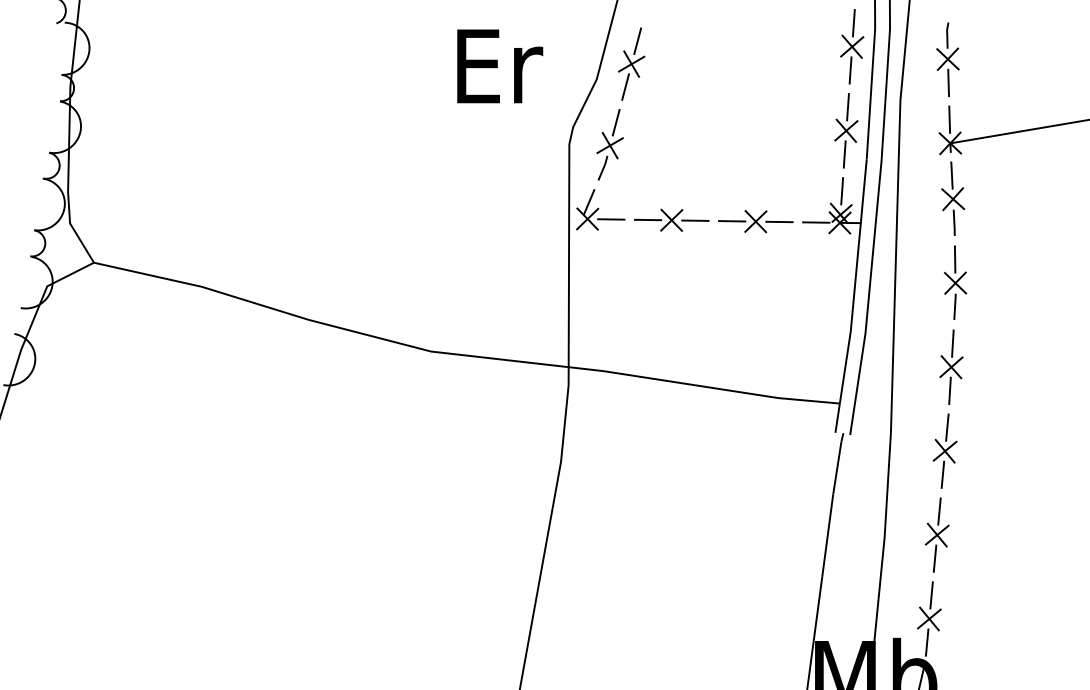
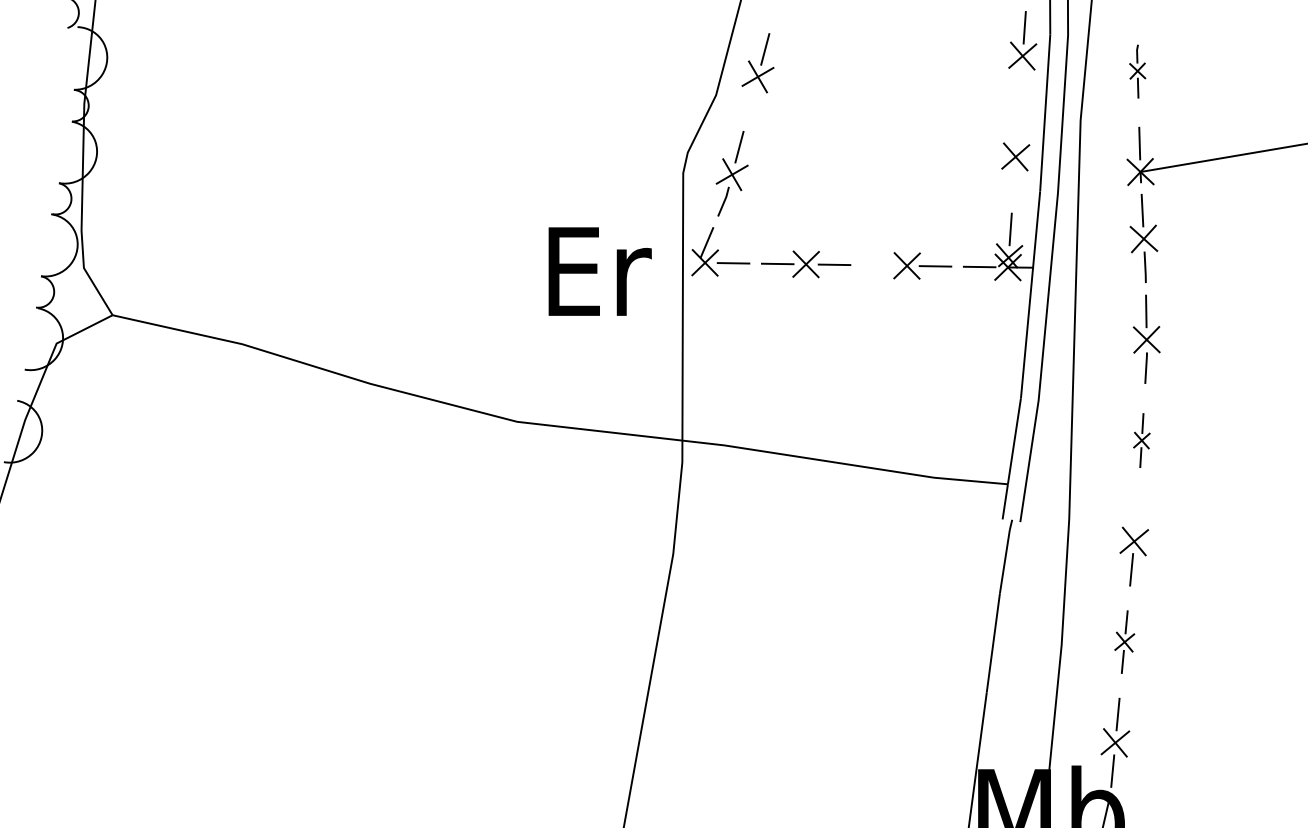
part: (947, 59) -> (1137, 71), size x0.6
text: (500, 66) -> (600, 271), moved
line: (850, 70) -> (1020, 84), removed
line: (625, 86) -> (750, 103), removed
line: (847, 107) -> (1017, 128), removed
line: (844, 154) -> (1013, 185), removed
line: (732, 221) -> (879, 265), removed
part: (951, 366) -> (1141, 439), size x0.6
line: (947, 427) -> (1137, 513), removed
part: (936, 534) -> (1123, 641), size x0.7

